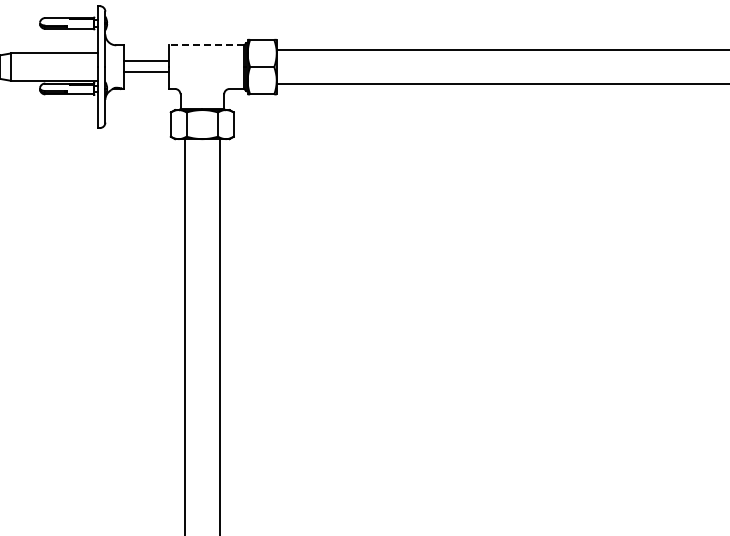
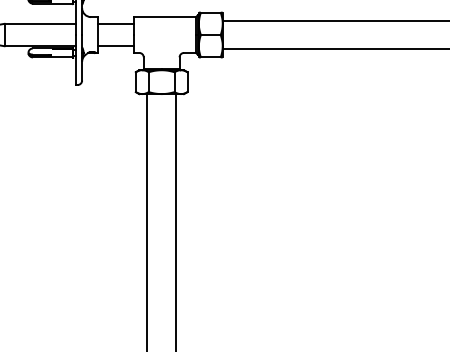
line: (206, 45) -> (165, 17), dashed -> solid
line: (146, 60) -> (115, 46), moved
line: (146, 72) -> (115, 23), moved

